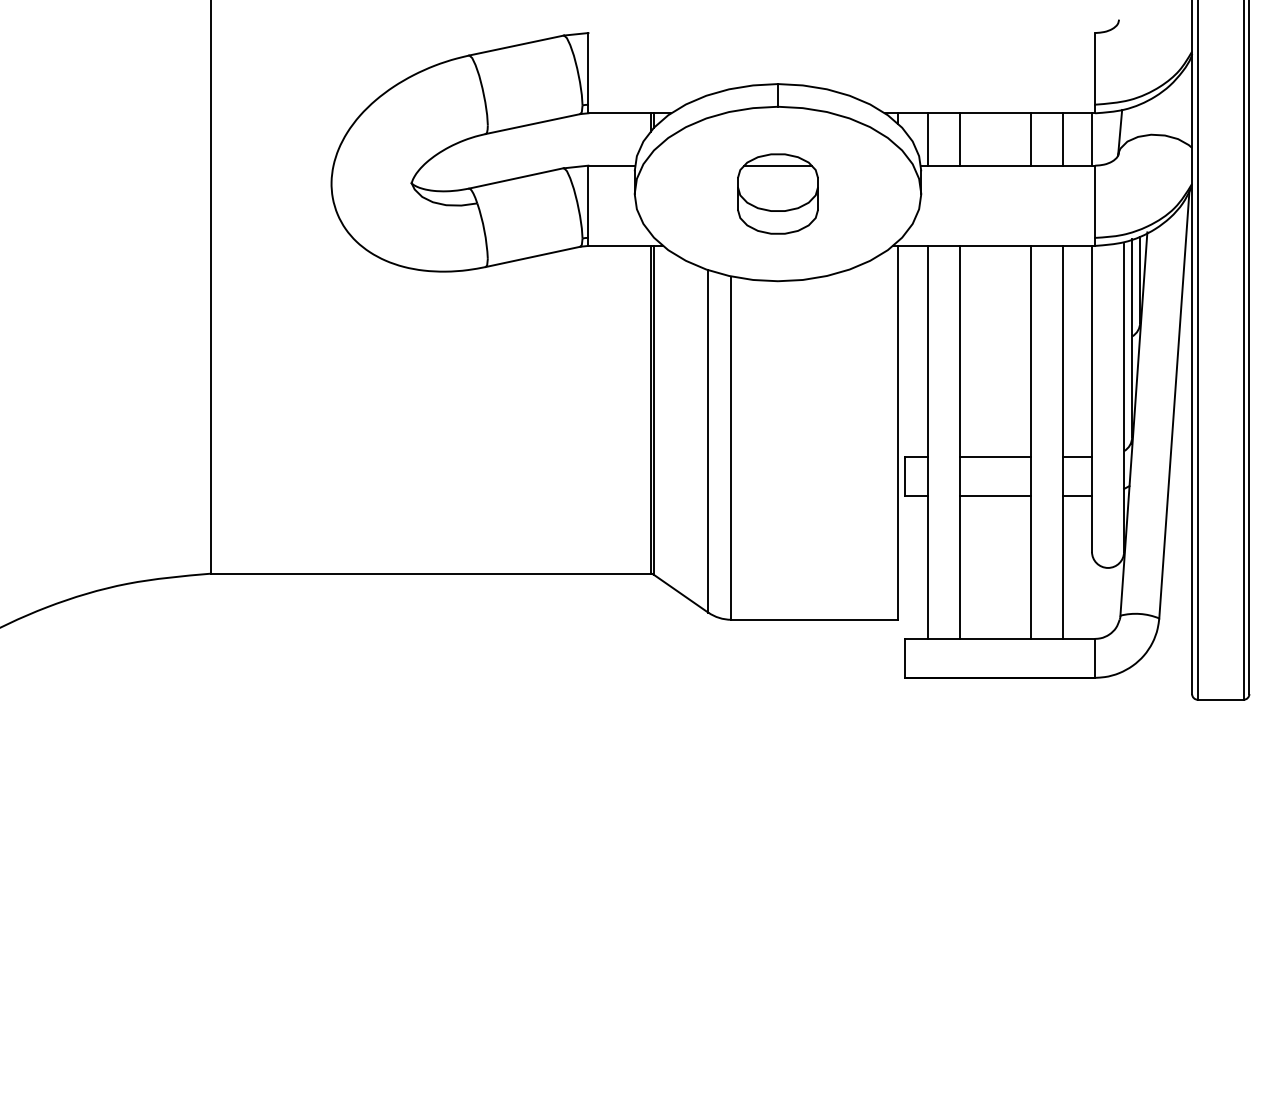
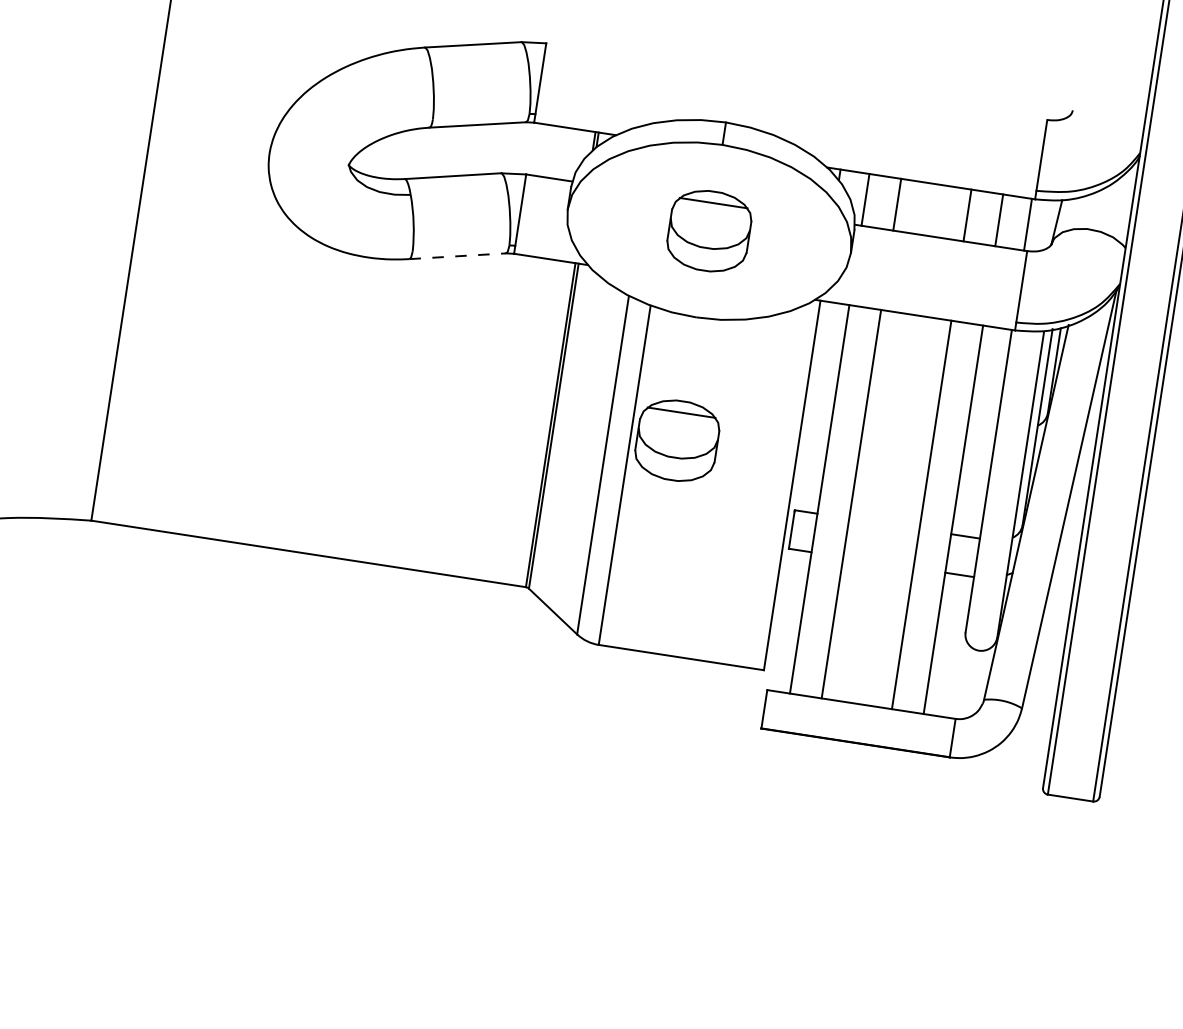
line: (533, 256) -> (458, 255), solid -> dashed
part: (777, 405) -> (676, 440), added
line: (994, 456) -> (883, 523), removed
line: (994, 495) -> (877, 561), removed

